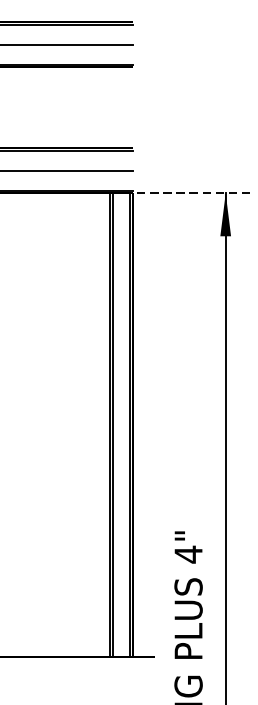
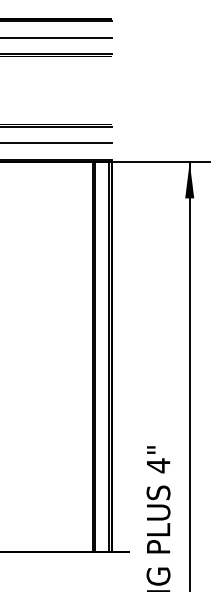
line: (190, 193) -> (160, 162), dashed -> solid

